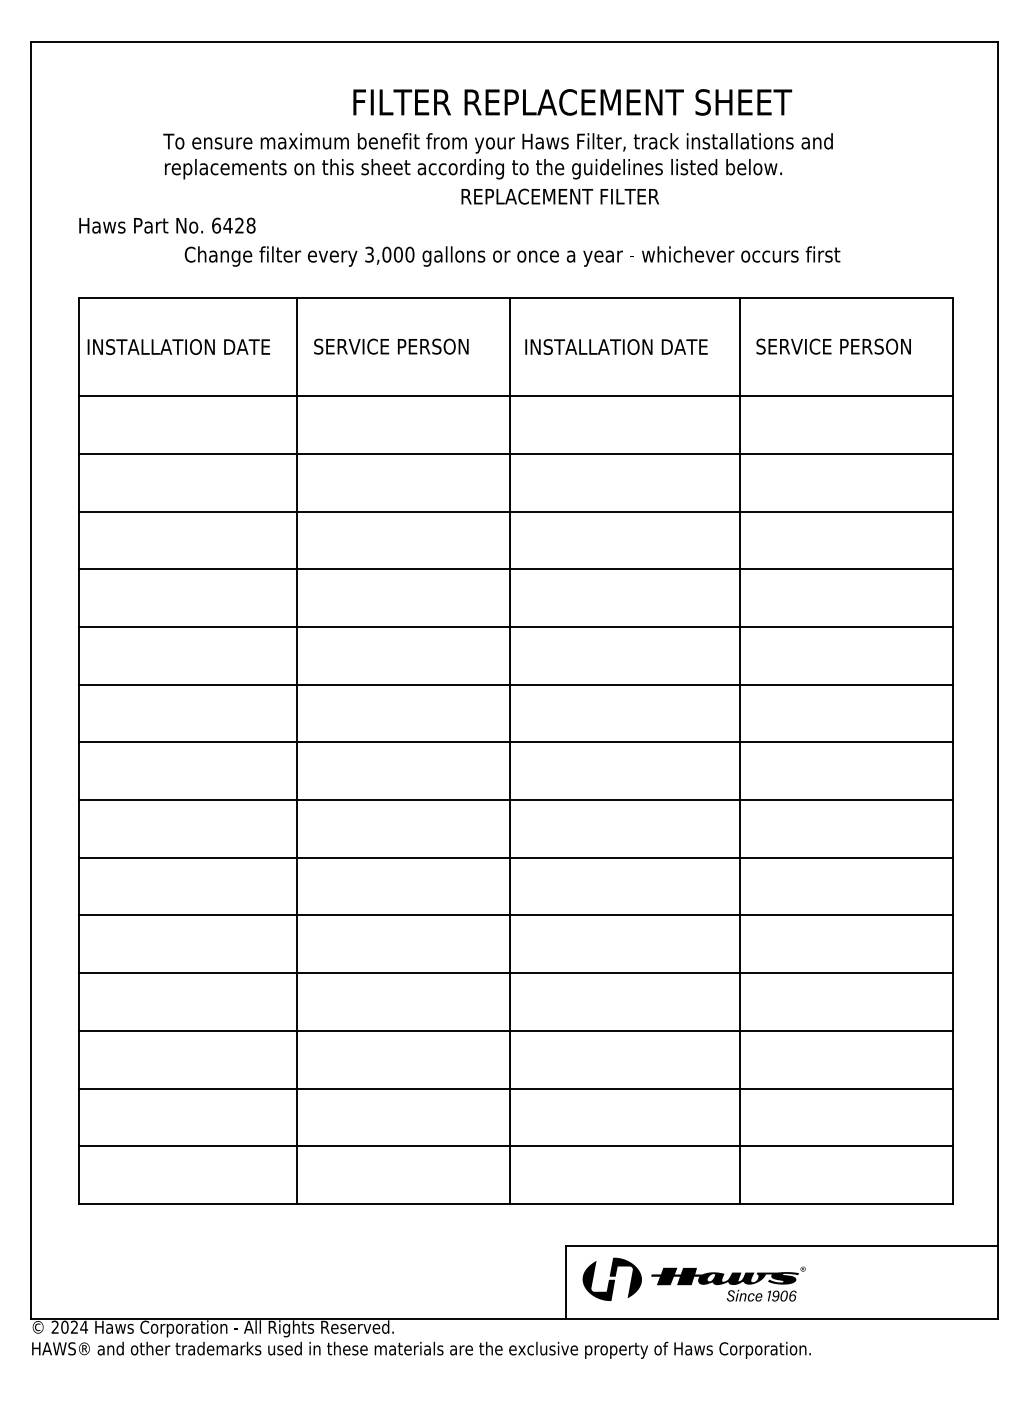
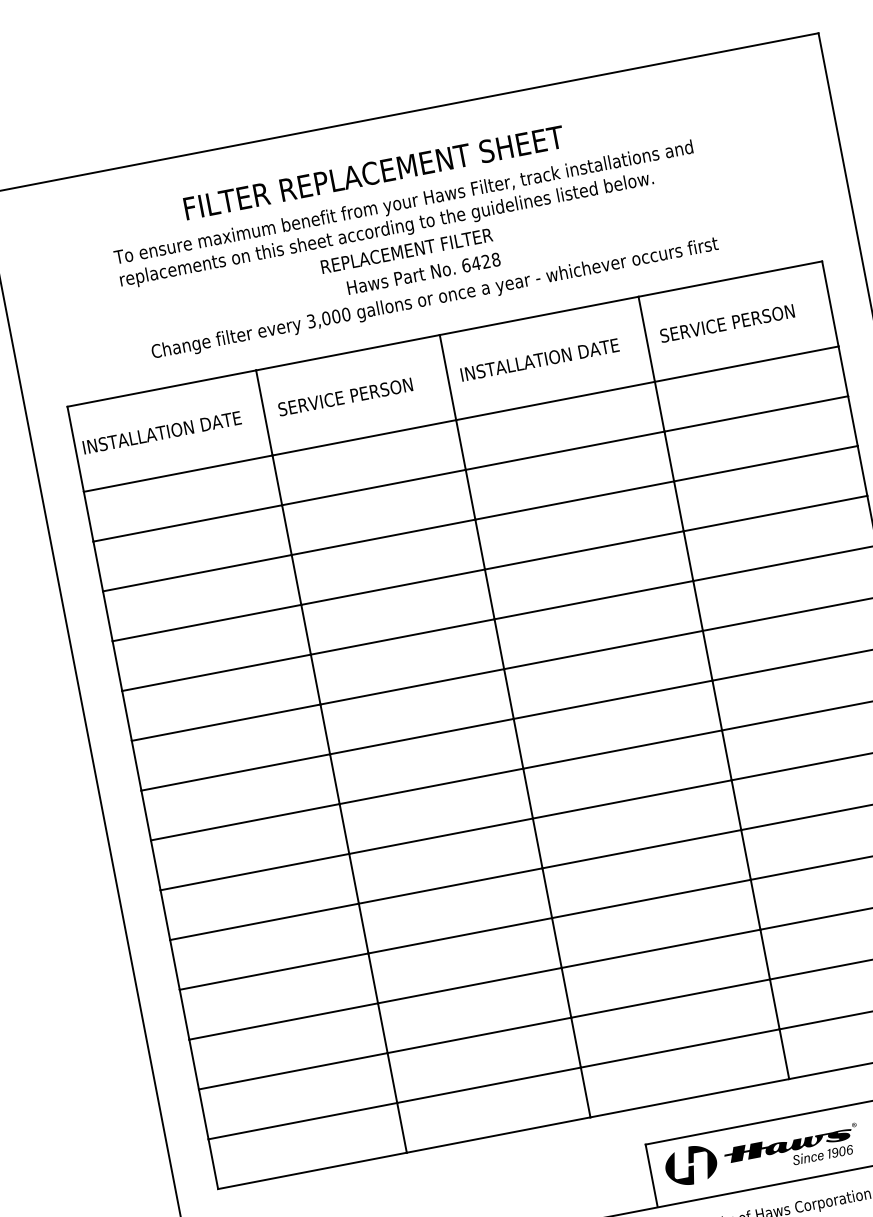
text: (572, 102) -> (374, 172), moved
text: (559, 196) -> (406, 250), moved
text: (167, 225) -> (423, 273), moved

